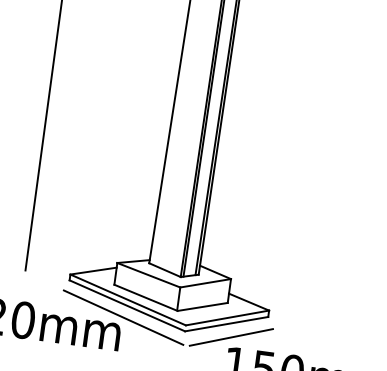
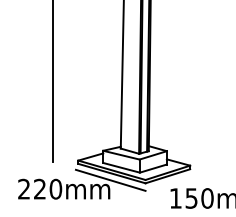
line: (231, 336) -> (171, 182), removed

